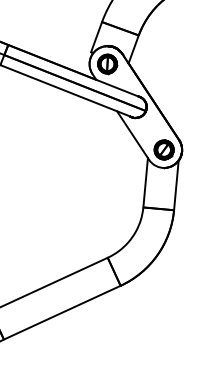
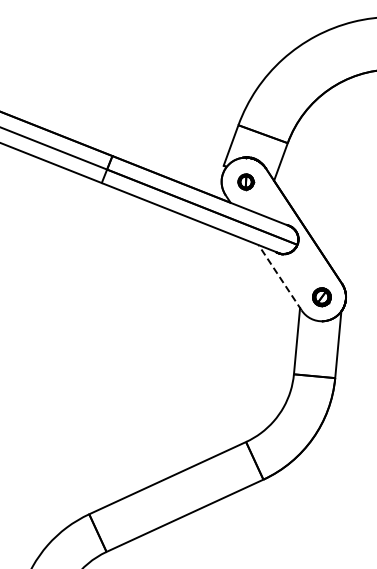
part: (108, 64) -> (246, 182), size x0.6
line: (132, 135) -> (279, 277), solid -> dashed
part: (163, 150) -> (321, 297), size x0.7

